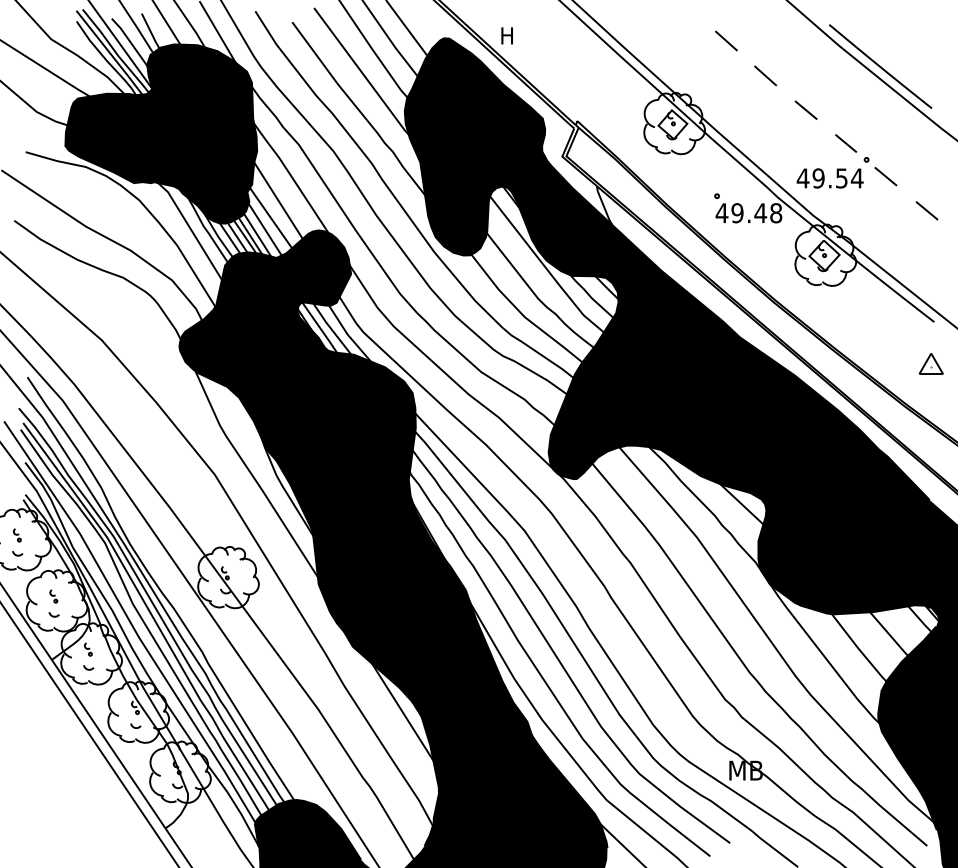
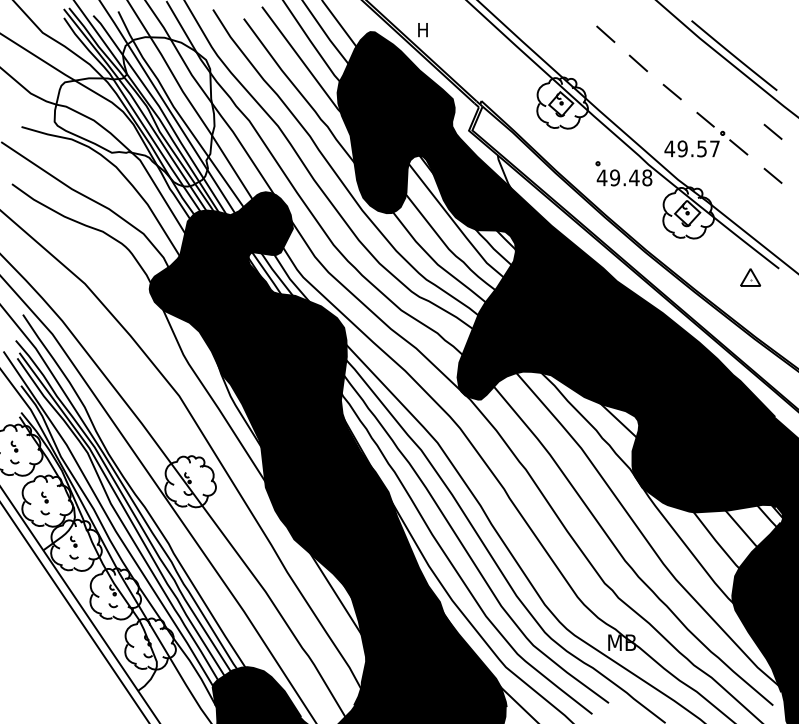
fill: (161, 133) -> (134, 111), removed
line: (926, 157) -> (772, 131), added
text: (856, 177) -> (714, 148), 49.54 -> 49.57
part: (931, 363) -> (750, 277), moved

